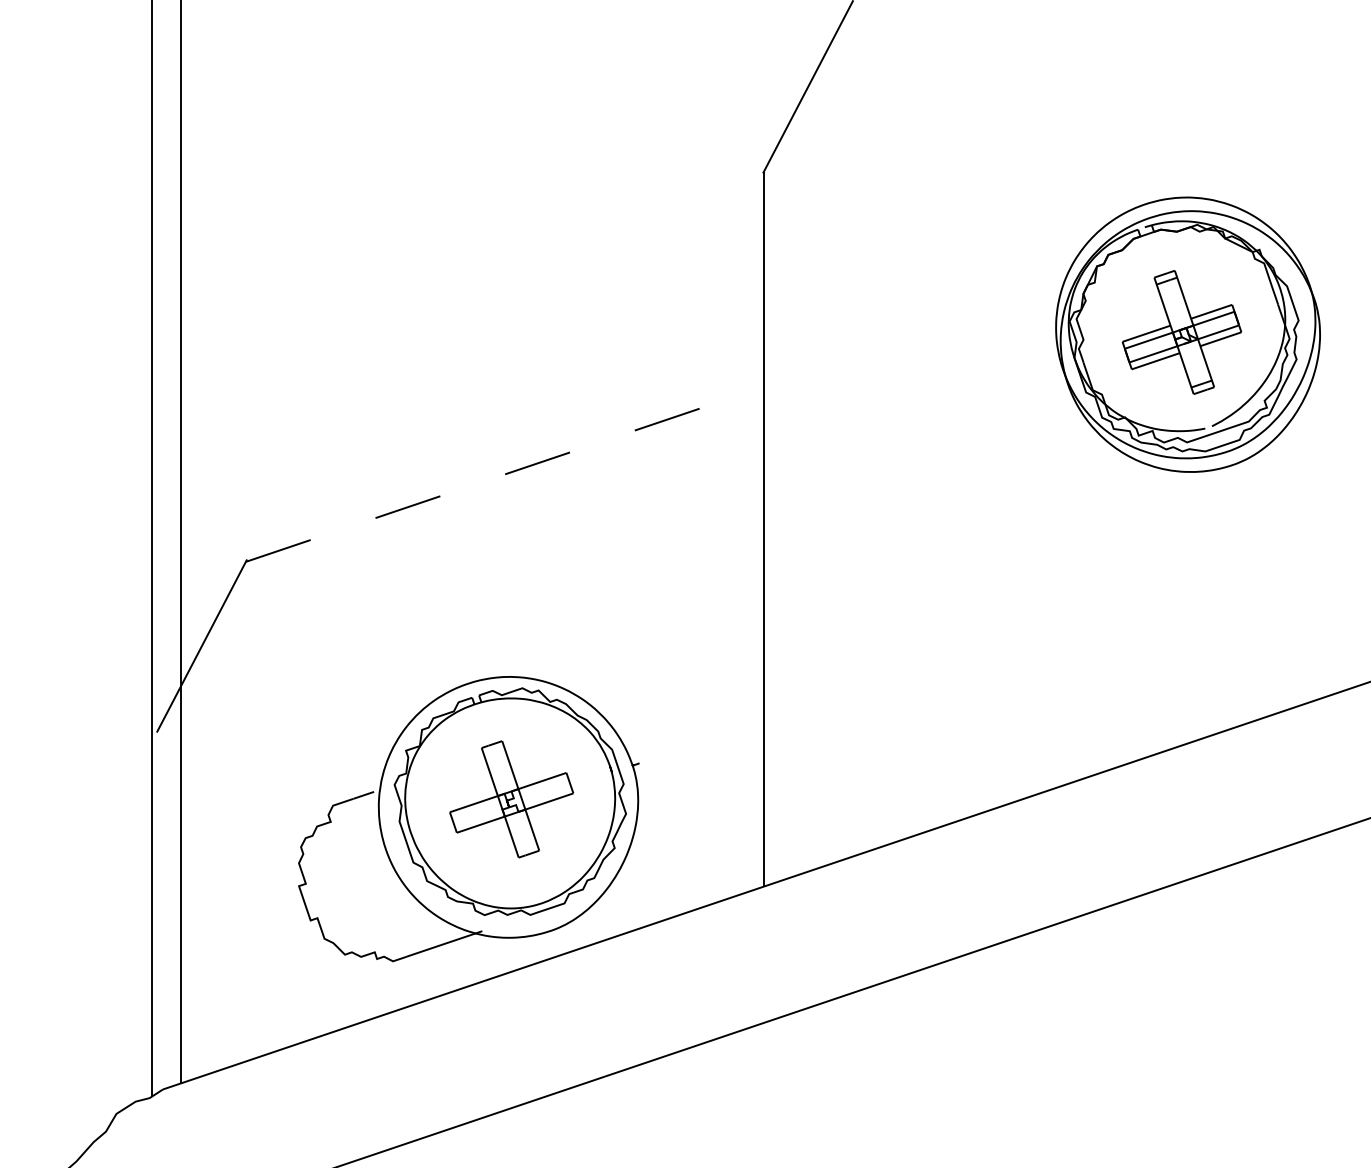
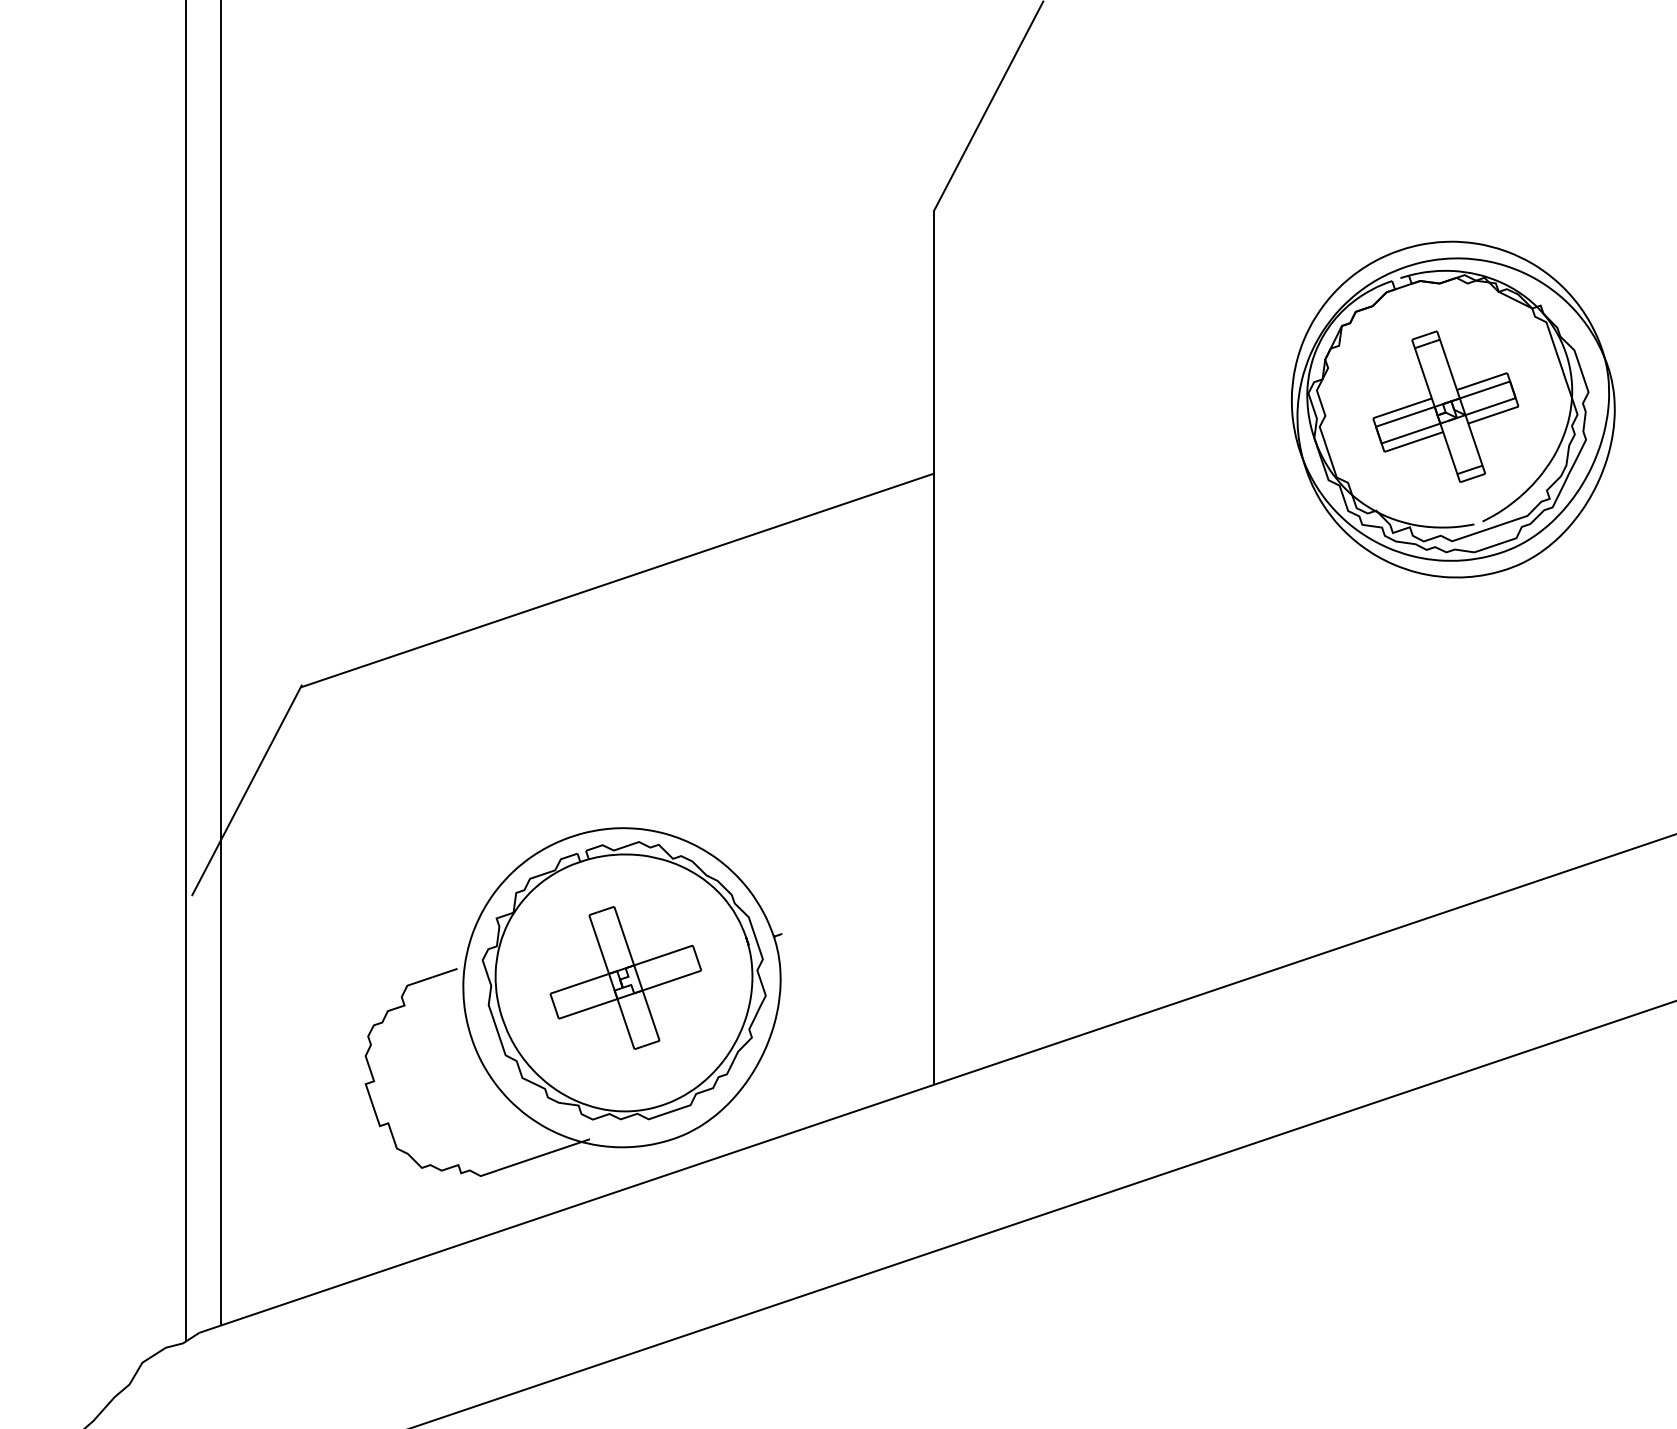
line: (505, 474) -> (618, 580), dashed -> solid

